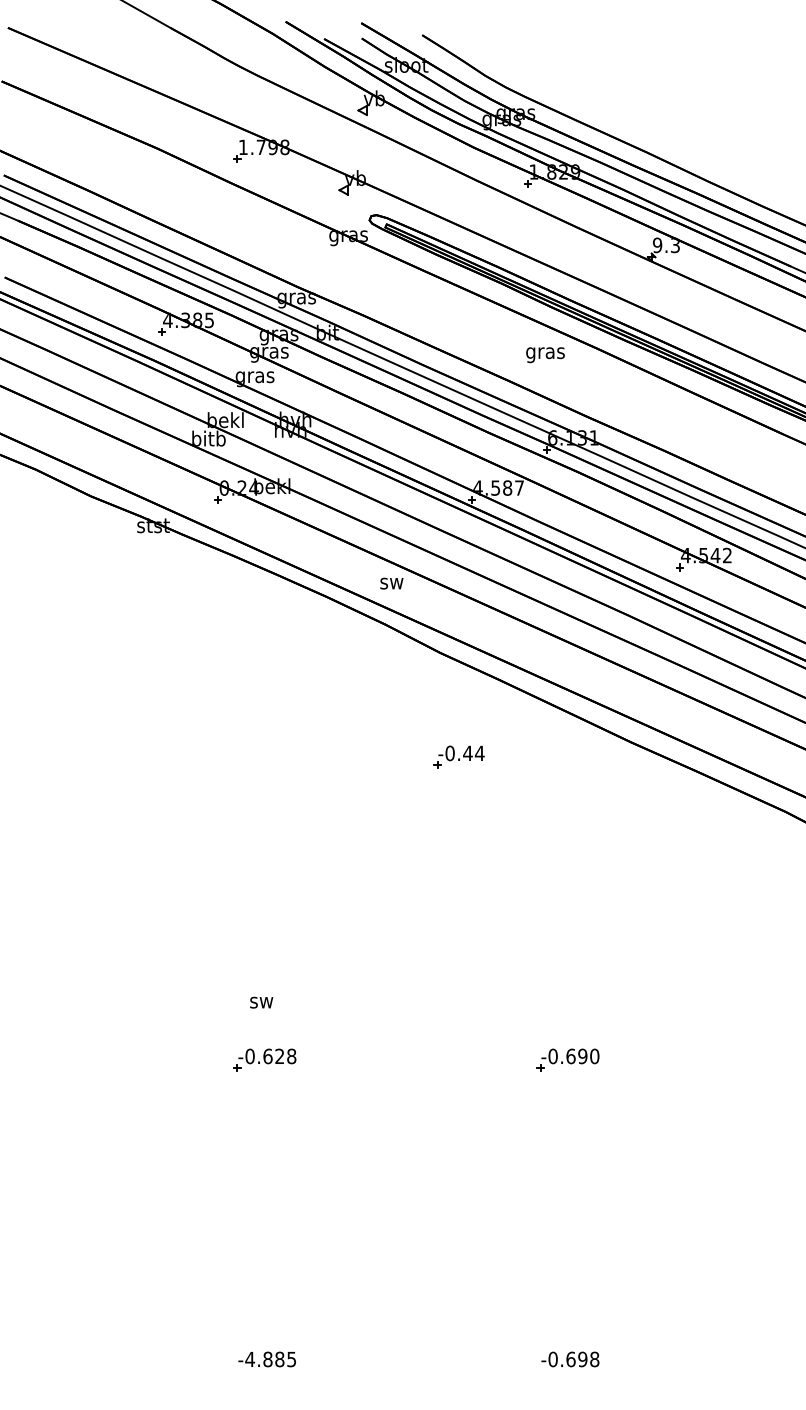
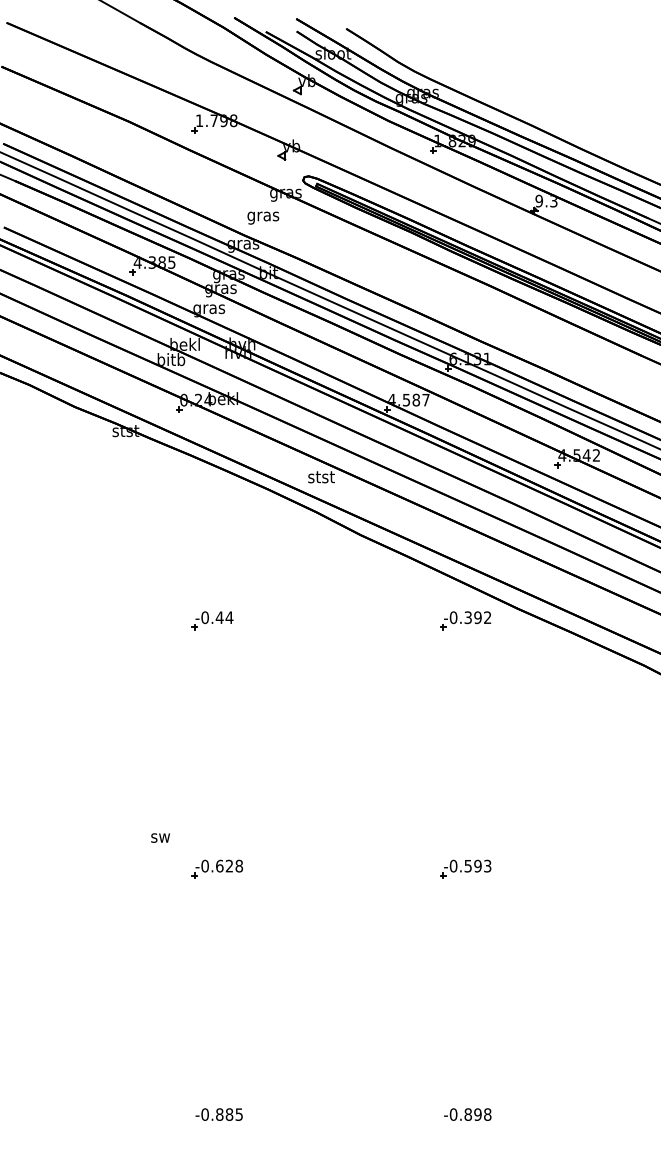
text: (545, 354) -> (263, 217), moved
text: (392, 582) -> (321, 477), sw -> stst
part: (459, 756) -> (212, 620), moved
part: (567, 756) -> (465, 620), added
text: (261, 1001) -> (160, 837), moved
text: (582, 1055) -> (477, 865), -0.690 -> -0.593
text: (250, 1359) -> (205, 1114), -4.885 -> -0.885
text: (571, 1359) -> (468, 1114), -0.698 -> -0.898

